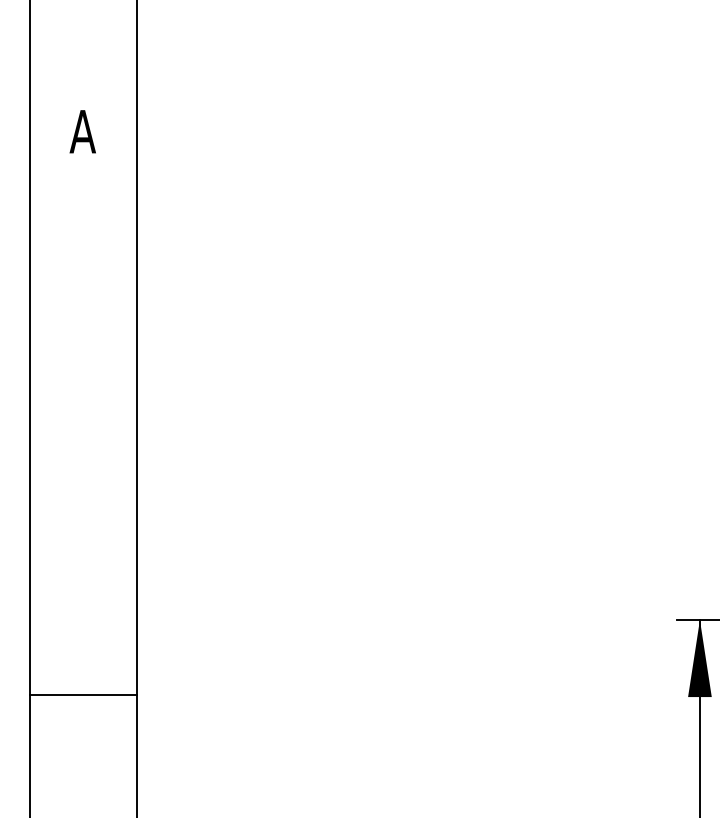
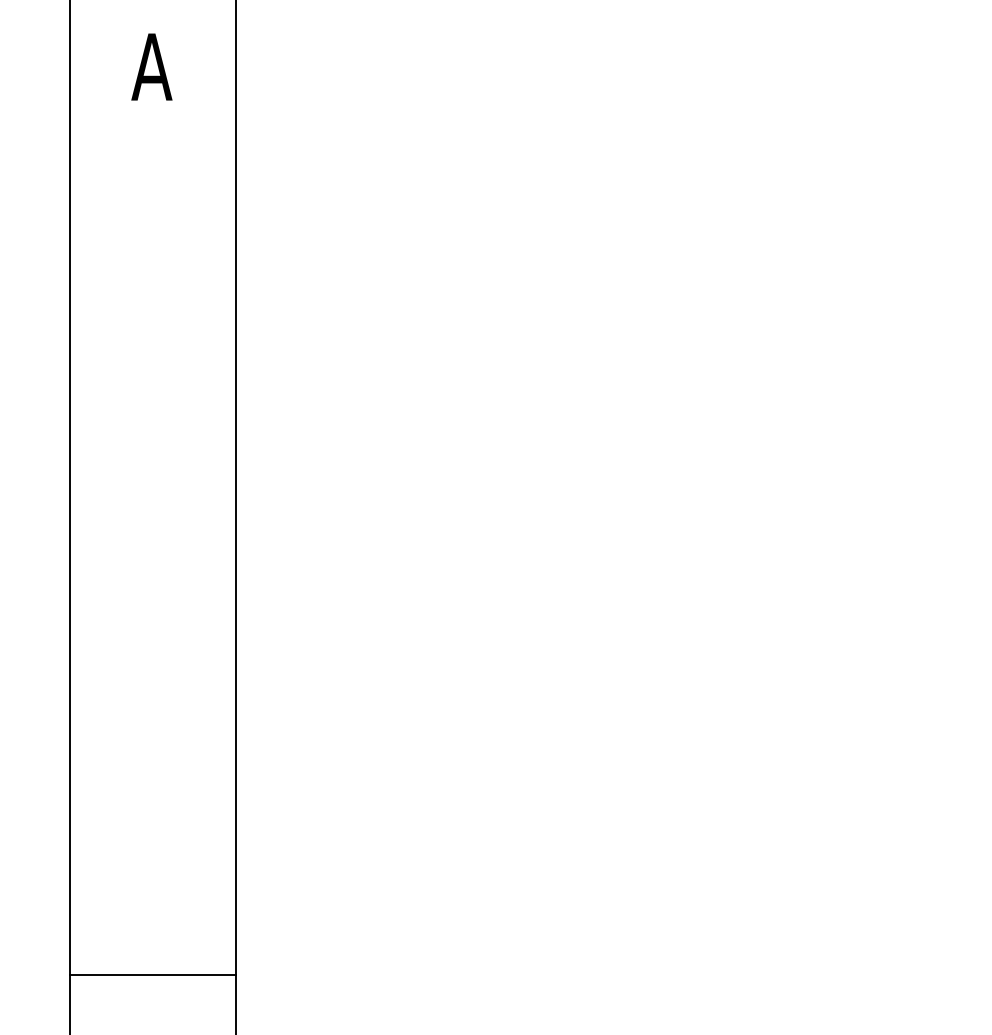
line: (83, 694) -> (152, 975), moved

